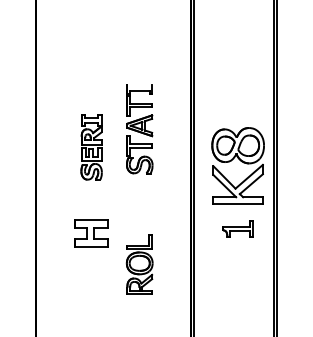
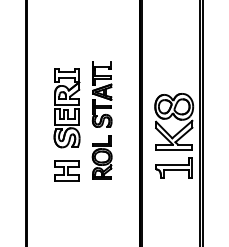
part: (91, 147) -> (66, 108), size x1.67
part: (237, 228) -> (173, 167), size x1.67
part: (139, 263) -> (102, 157), moved

